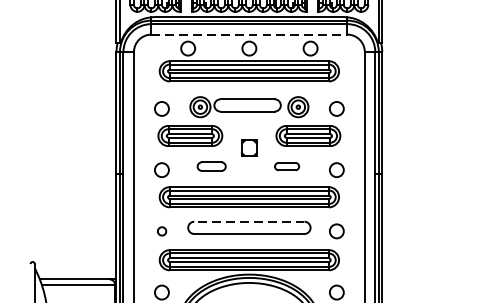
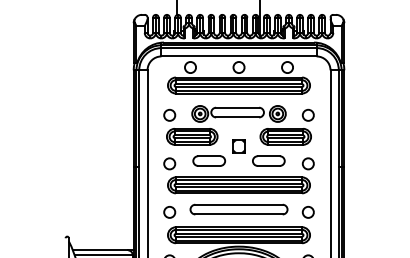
line: (249, 34) -> (239, 56), dashed -> solid
part: (210, 165) -> (208, 160), size x1.43
part: (286, 165) -> (268, 160), size x1.67
line: (249, 221) -> (239, 204), dashed -> solid
circle: (161, 231) -> (169, 212), size x1.67

